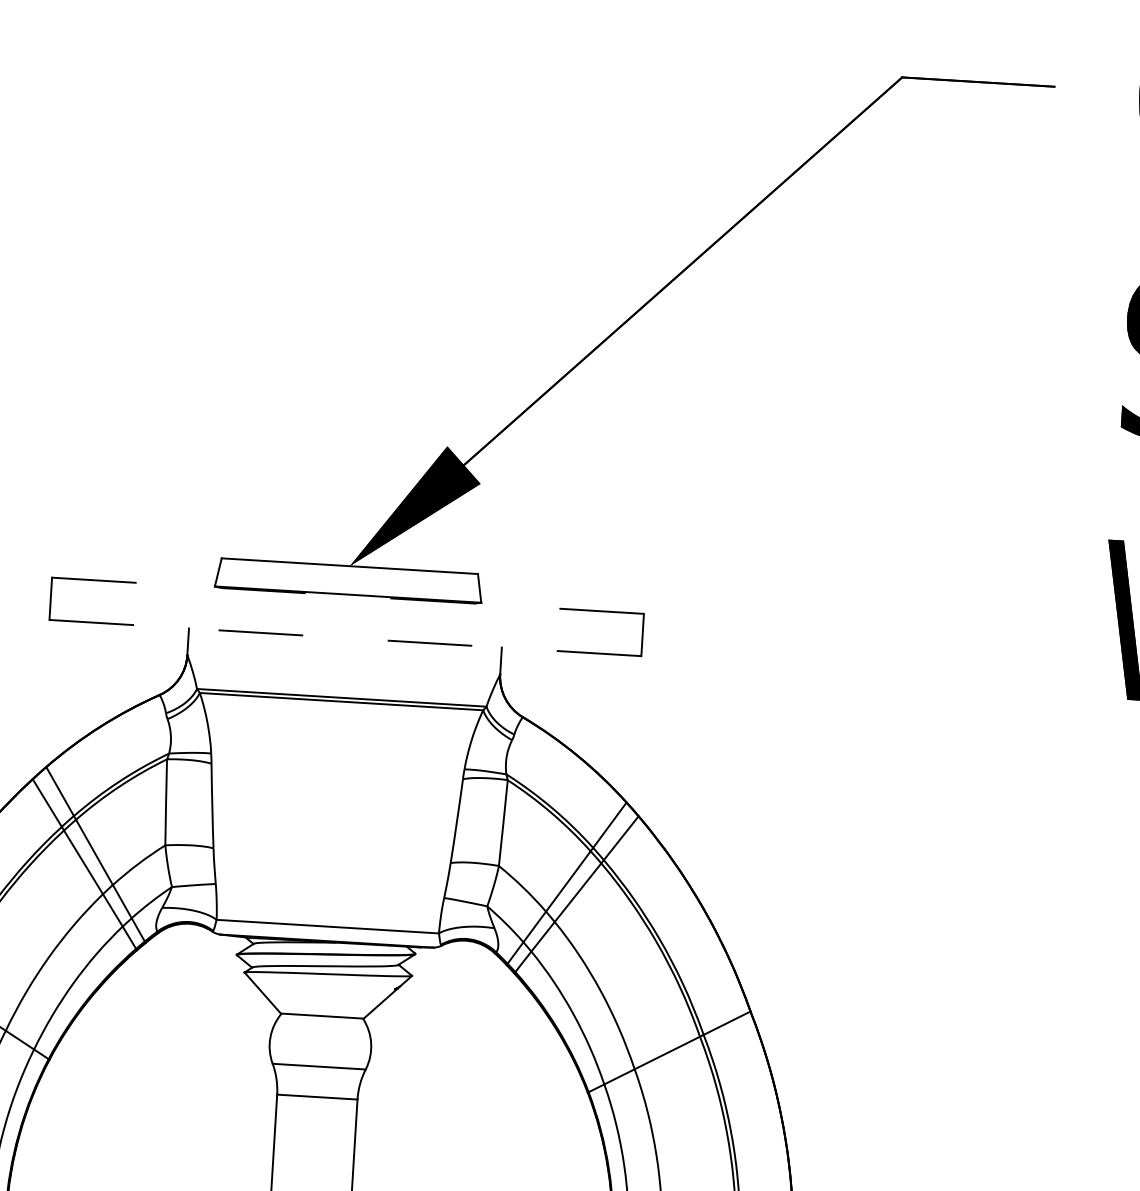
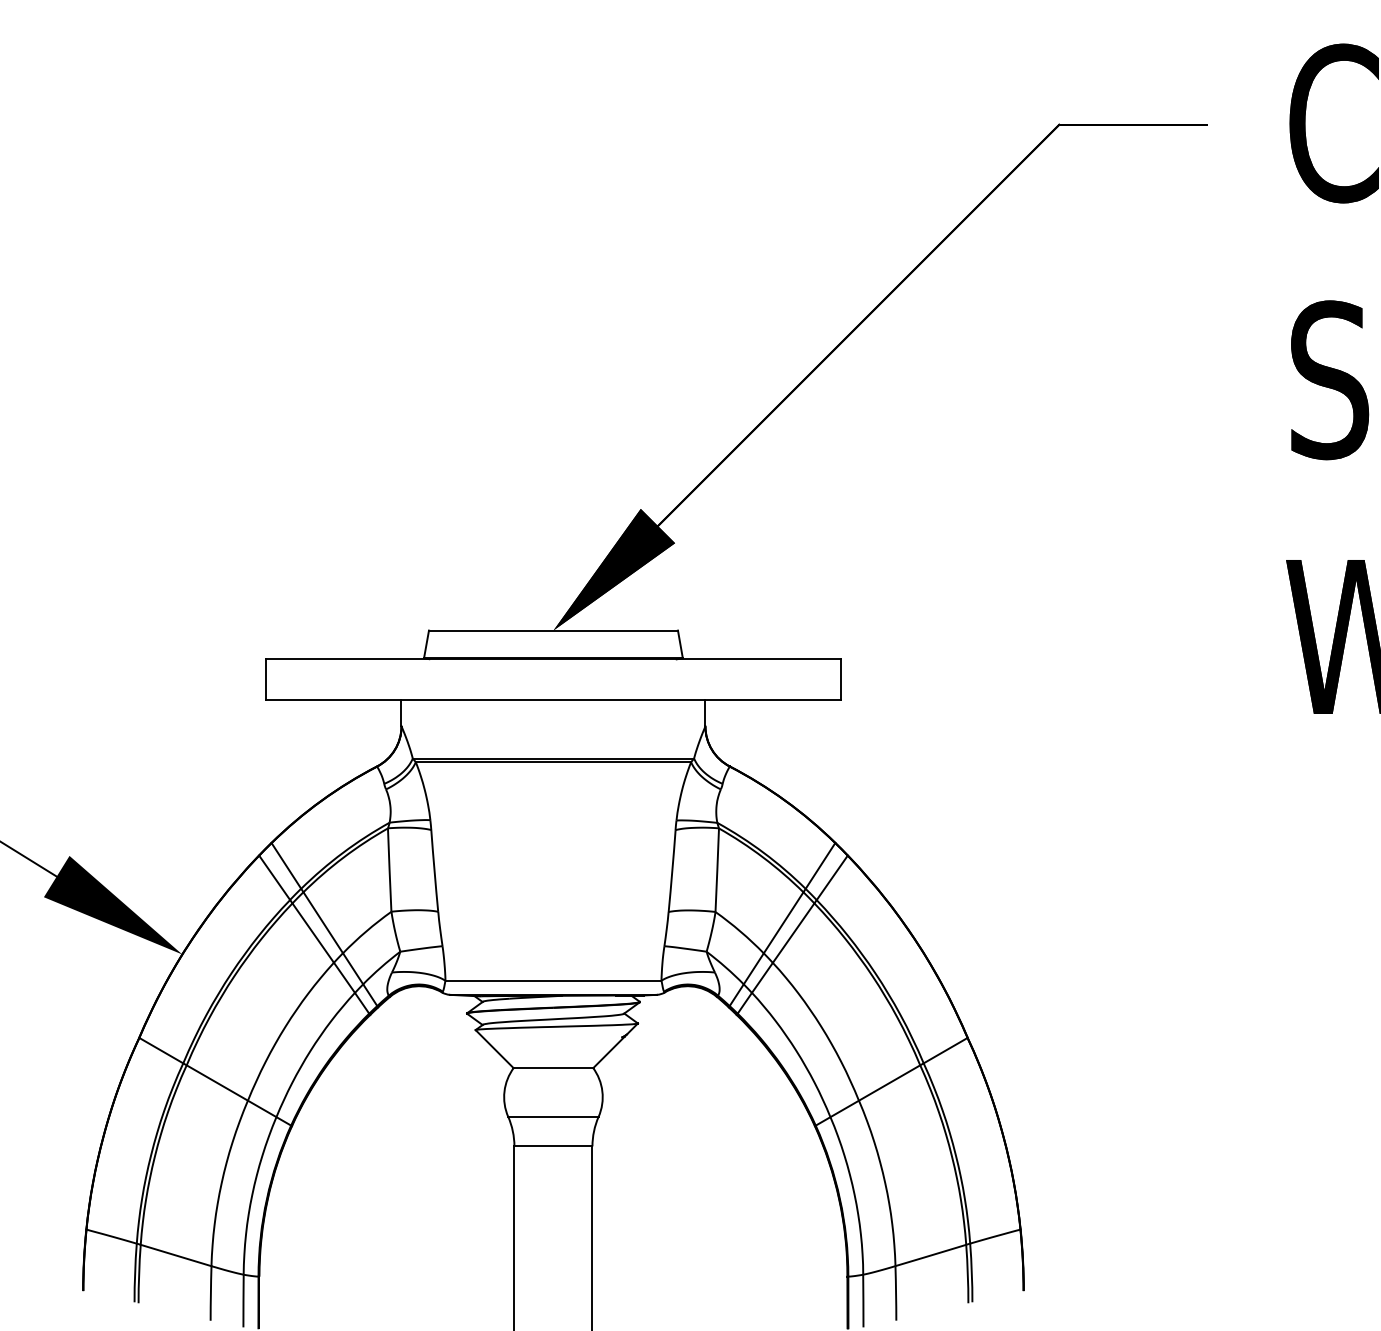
line: (348, 595) -> (553, 659), dashed -> solid
line: (345, 638) -> (553, 700), dashed -> solid

